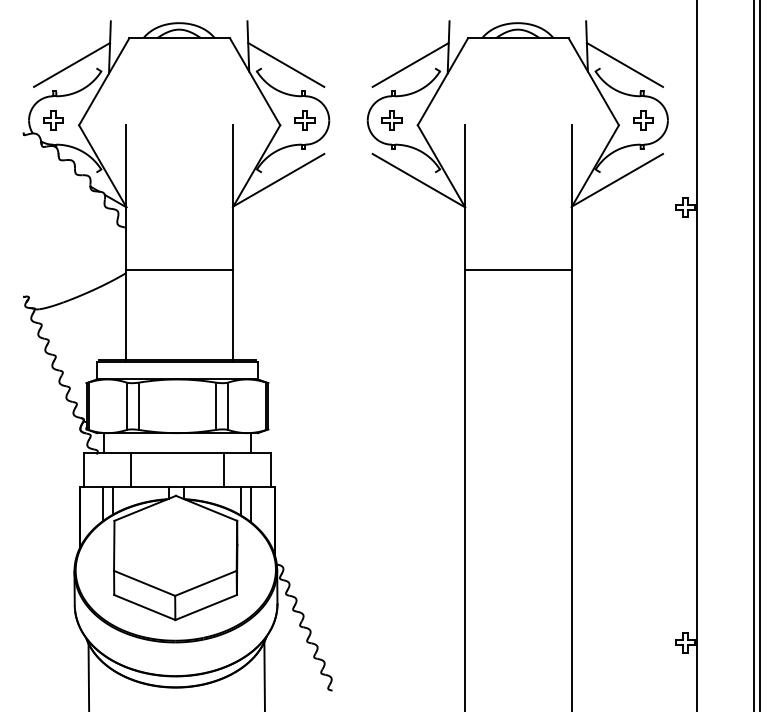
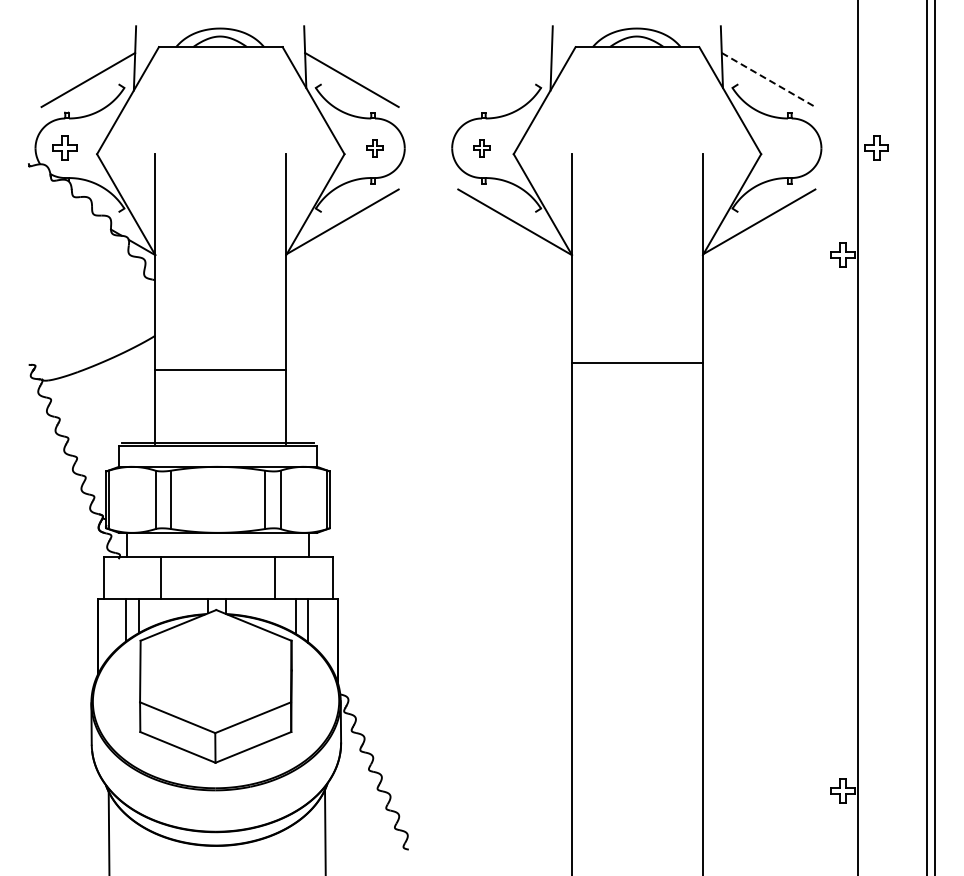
line: (410, 65) -> (504, 80), removed
line: (625, 65) -> (769, 80), solid -> dashed
part: (304, 119) -> (374, 147), size x0.7
part: (391, 119) -> (481, 147), size x0.7
part: (643, 119) -> (876, 147), moved
line: (179, 270) -> (220, 369), moved
line: (518, 270) -> (637, 362), moved

